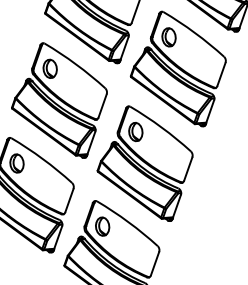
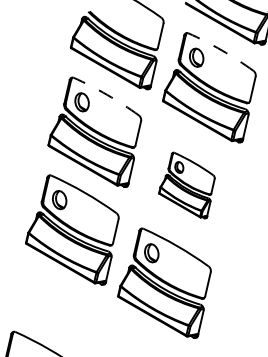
arc: (194, 32) -> (221, 50), solid -> dashed
arc: (76, 63) -> (107, 94), solid -> dashed
part: (144, 163) -> (186, 185), size x0.6

